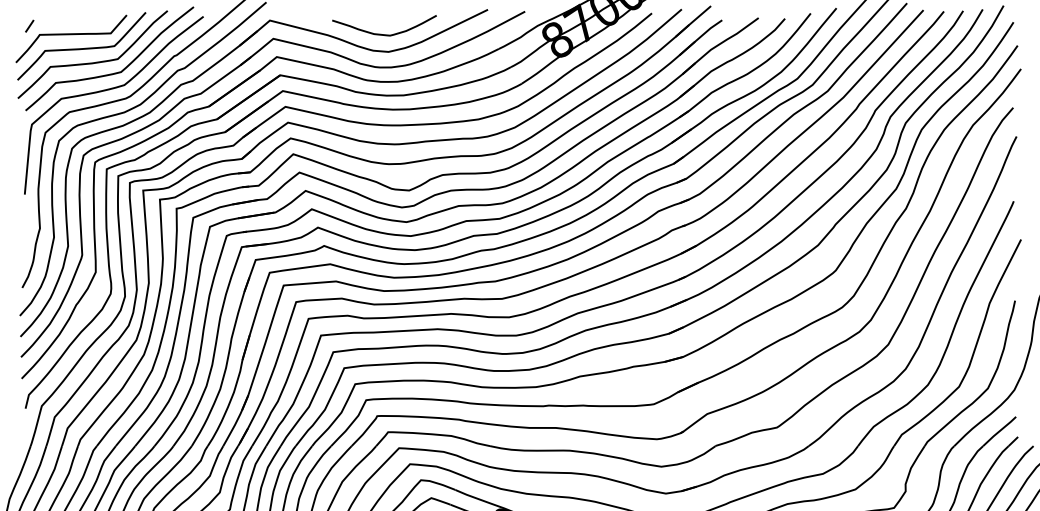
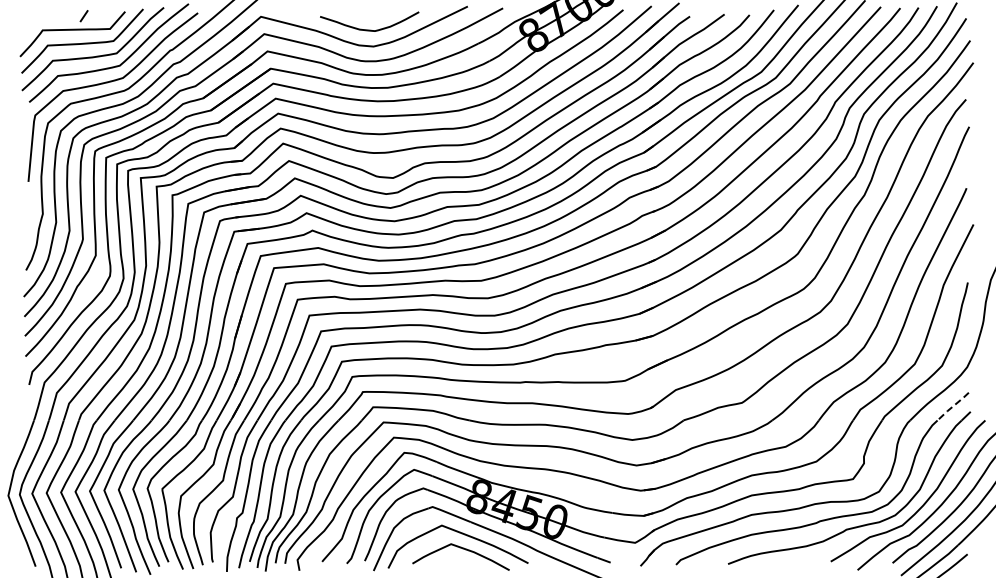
line: (29, 26) -> (83, 16), moved
line: (998, 431) -> (952, 406), solid -> dashed

